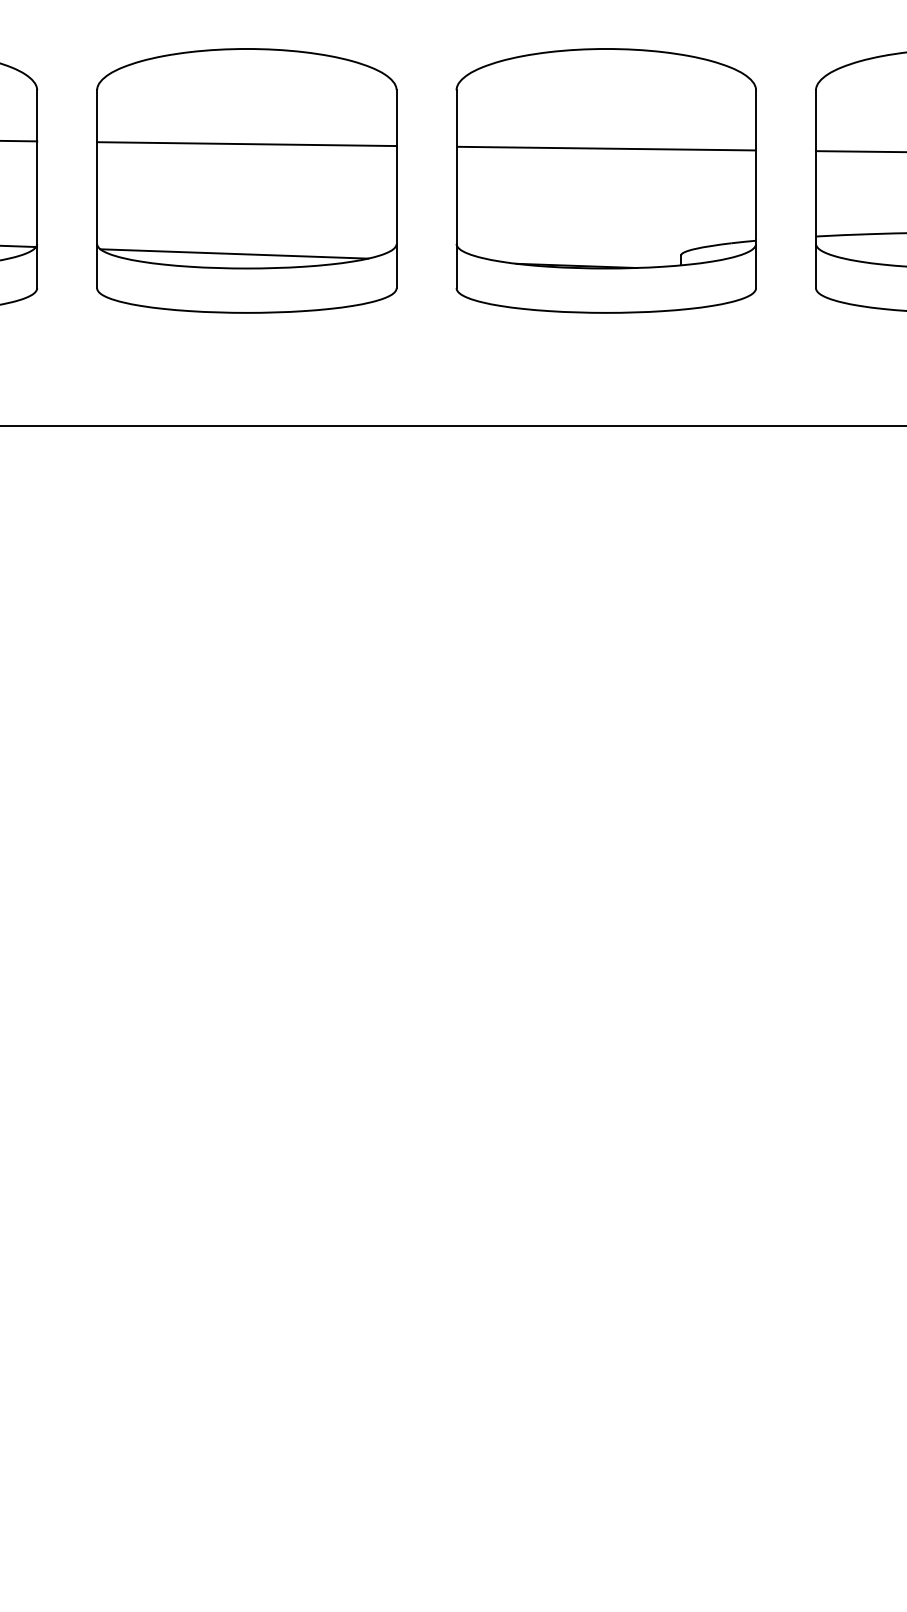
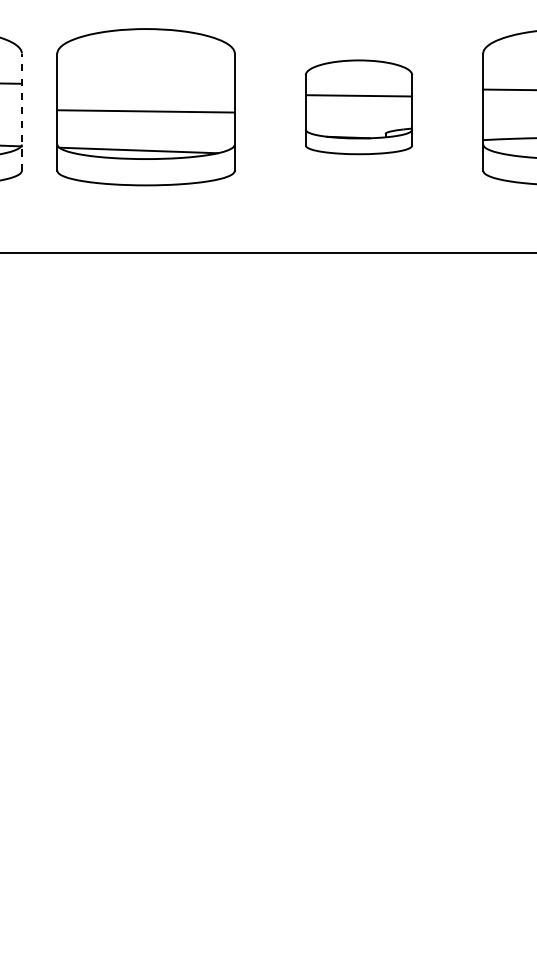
line: (245, 144) -> (145, 111), moved
part: (605, 181) -> (358, 107), size x0.6
line: (36, 189) -> (21, 112), solid -> dashed

